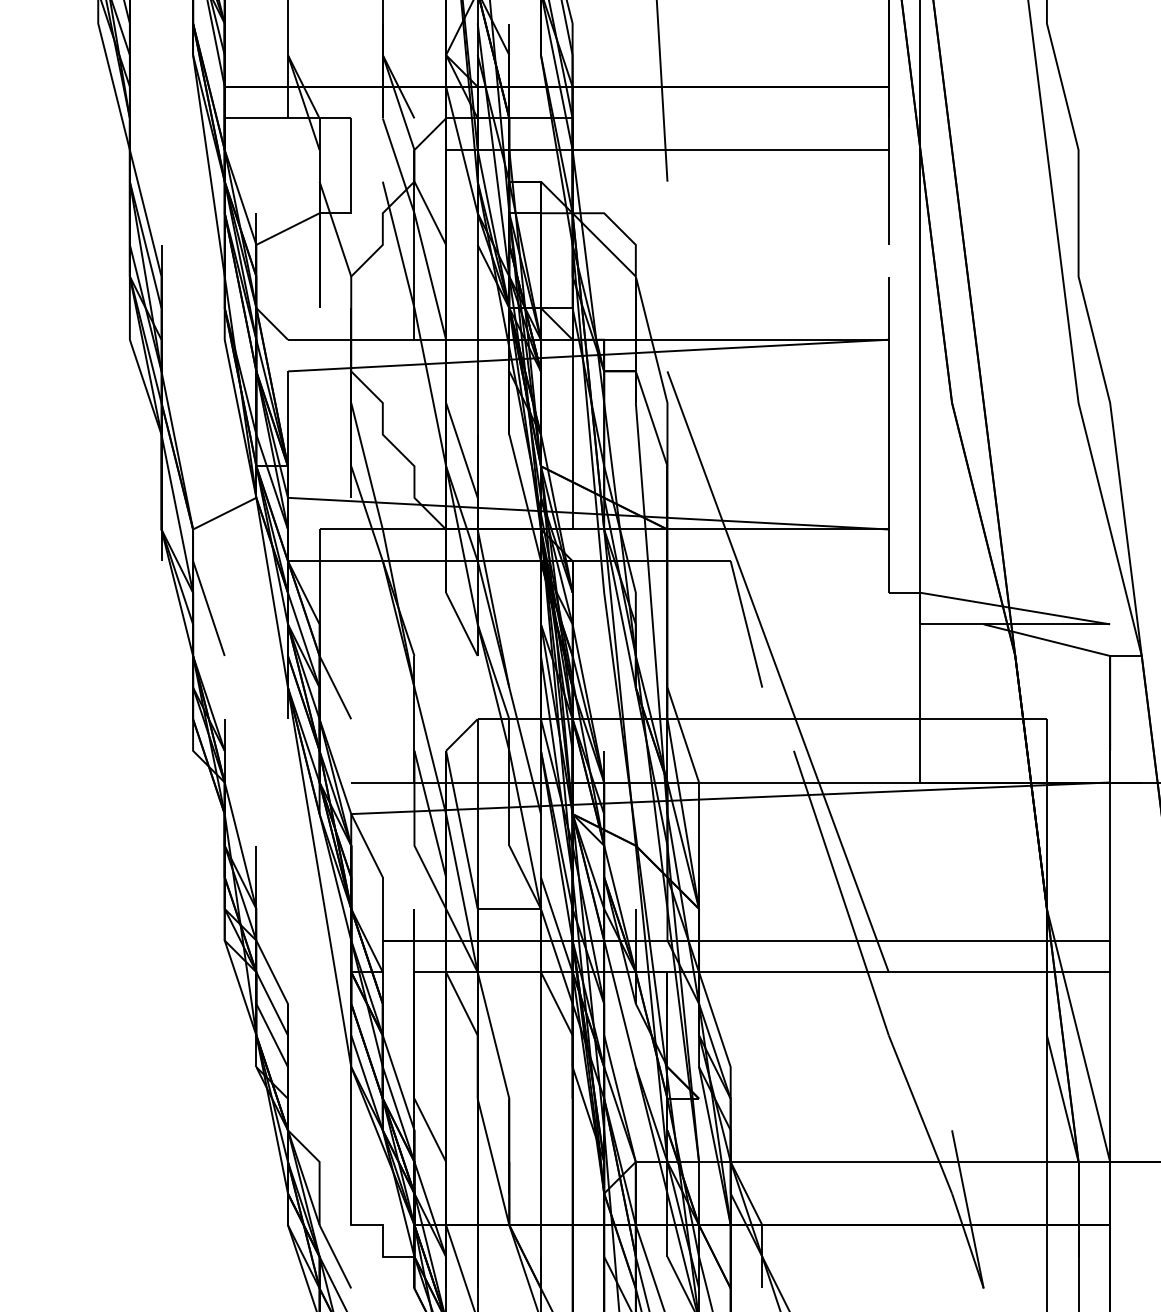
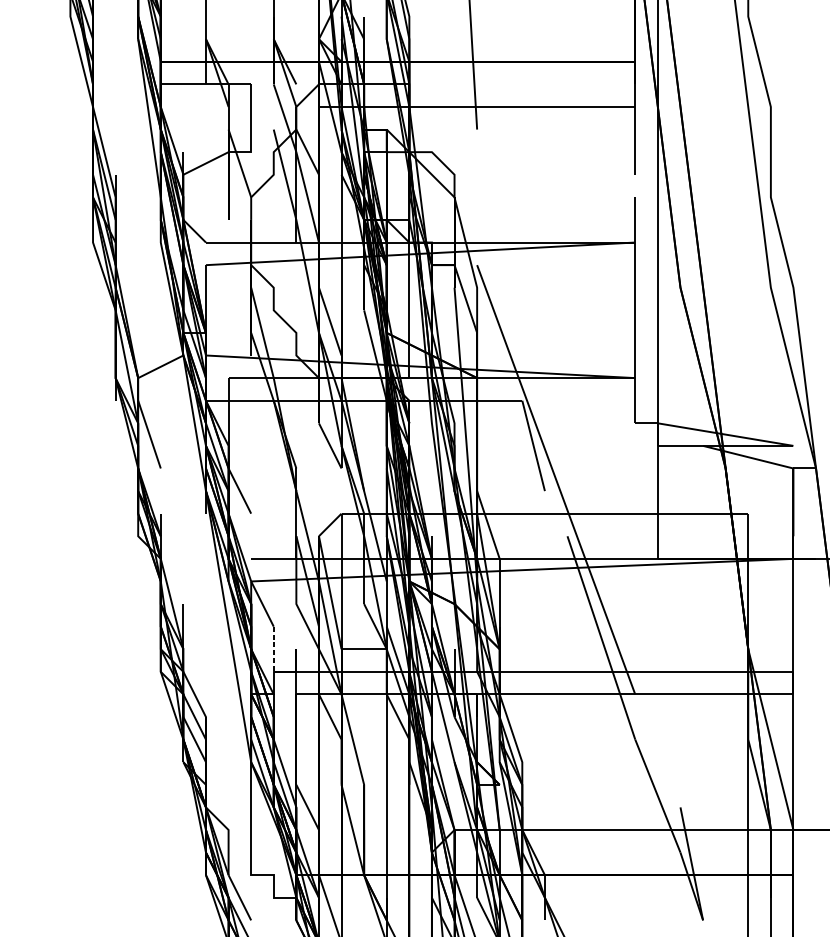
line: (382, 908) -> (273, 648), solid -> dashed

